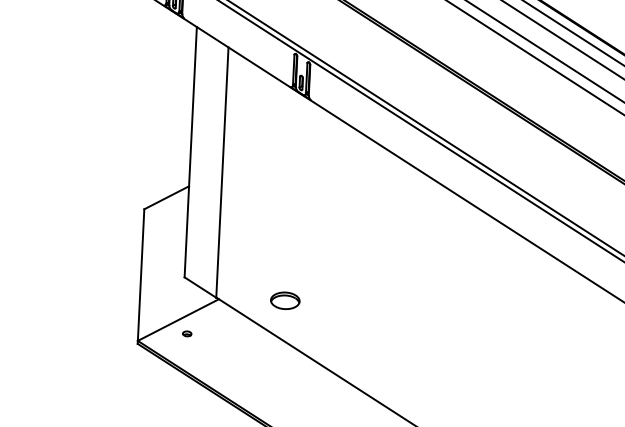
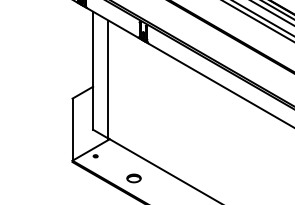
part: (284, 300) -> (133, 178), moved

